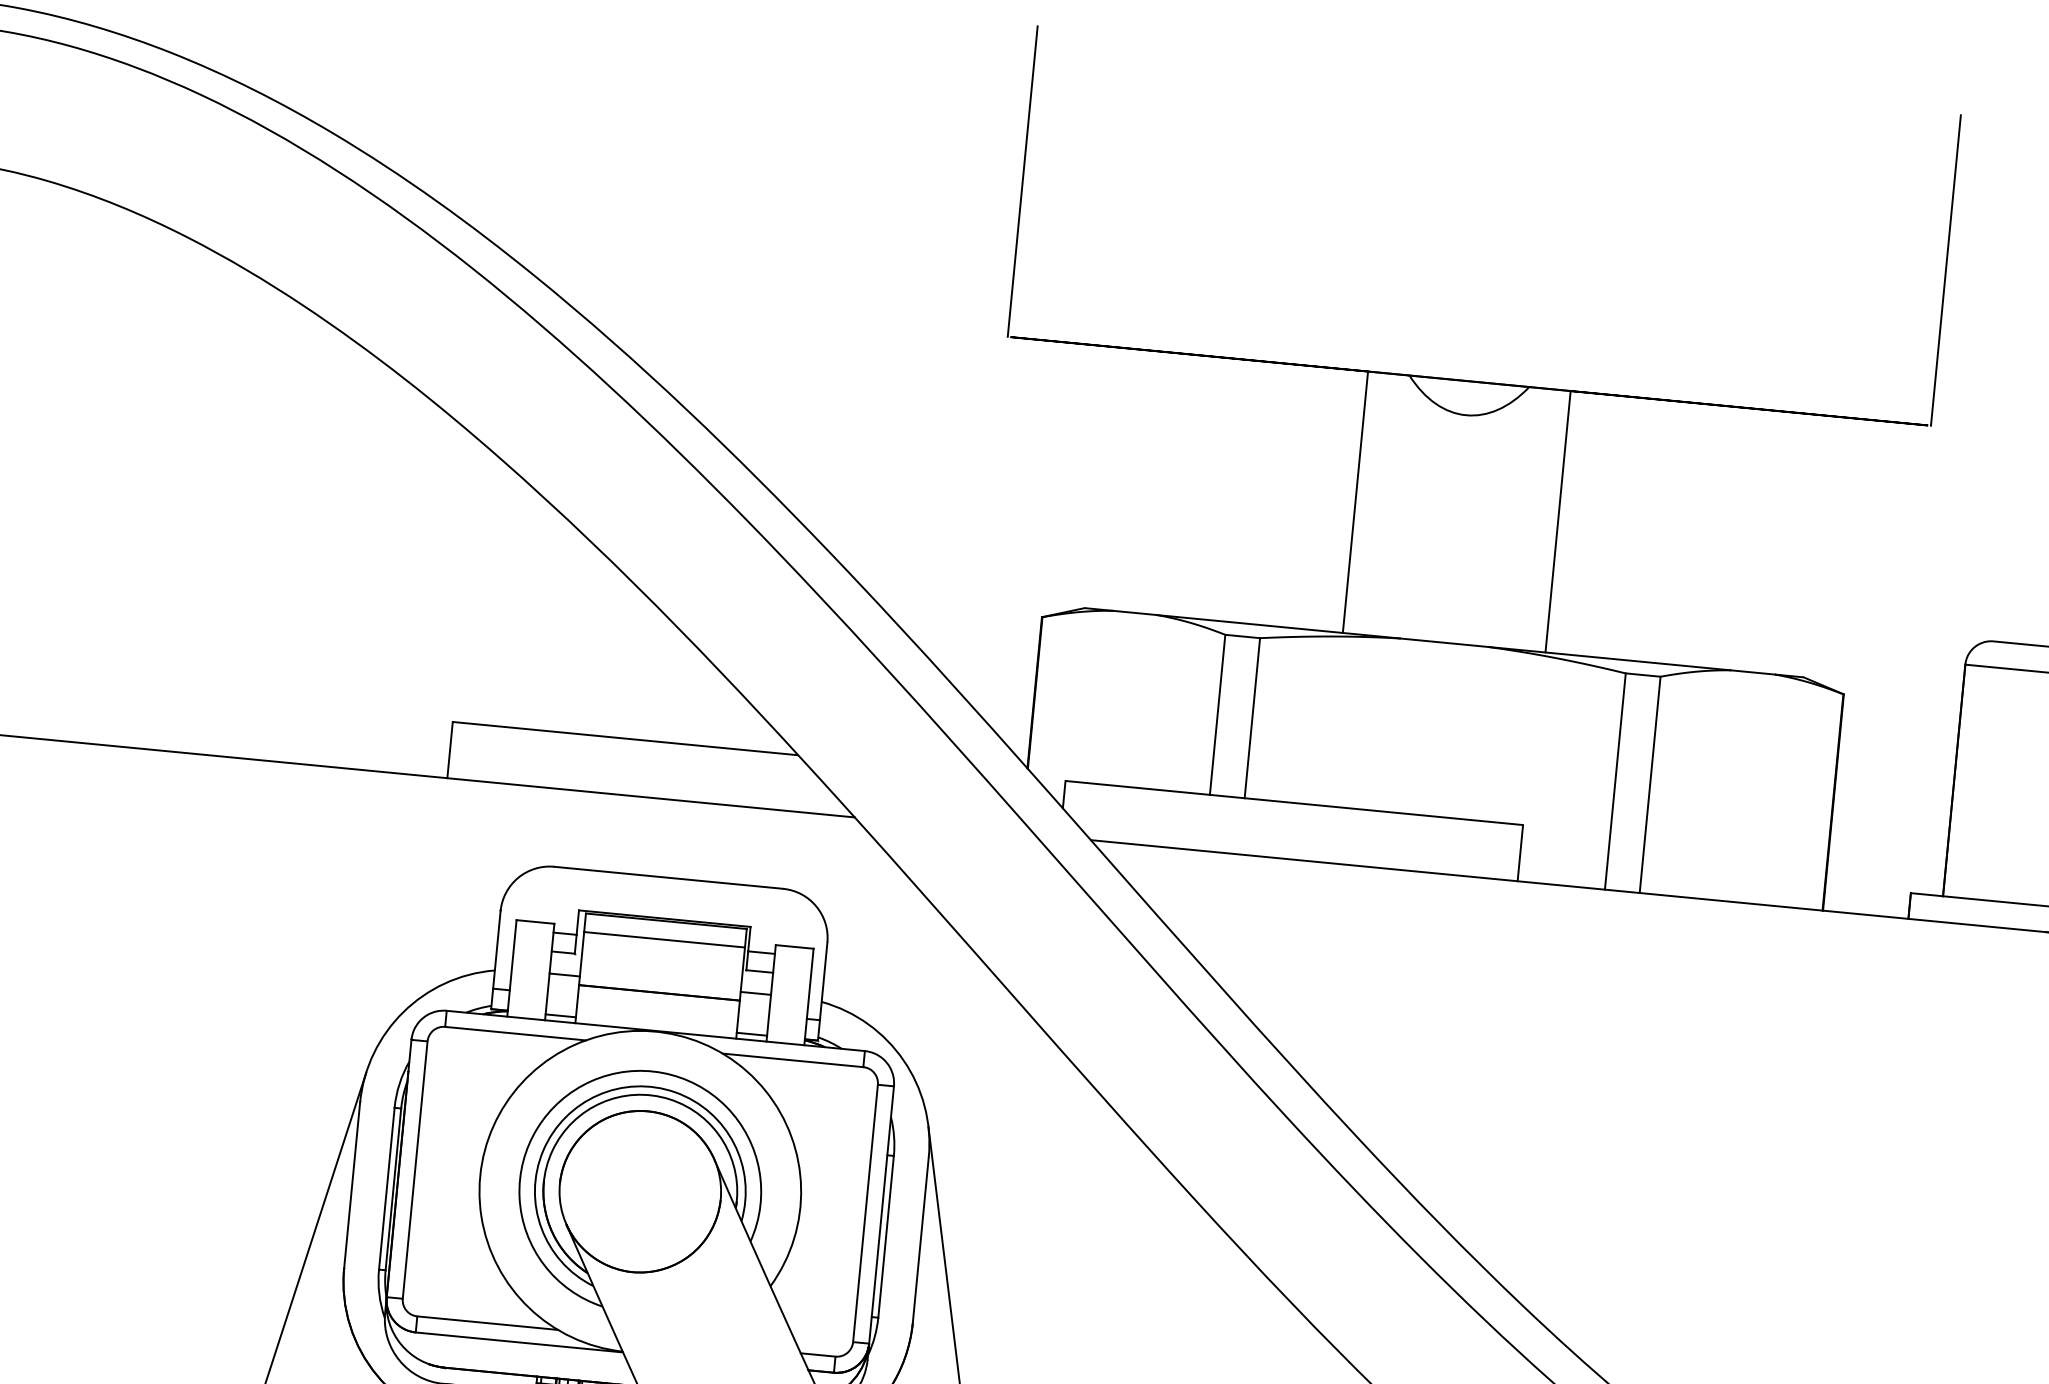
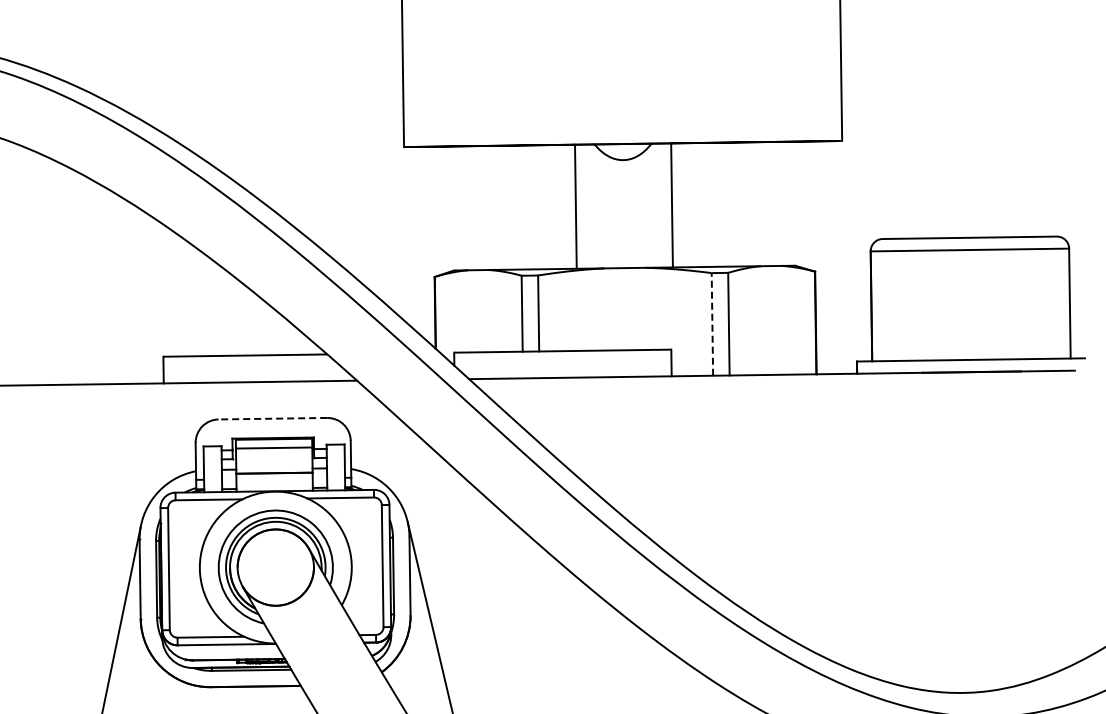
line: (1615, 779) -> (712, 323), solid -> dashed
line: (667, 877) -> (272, 418), solid -> dashed

